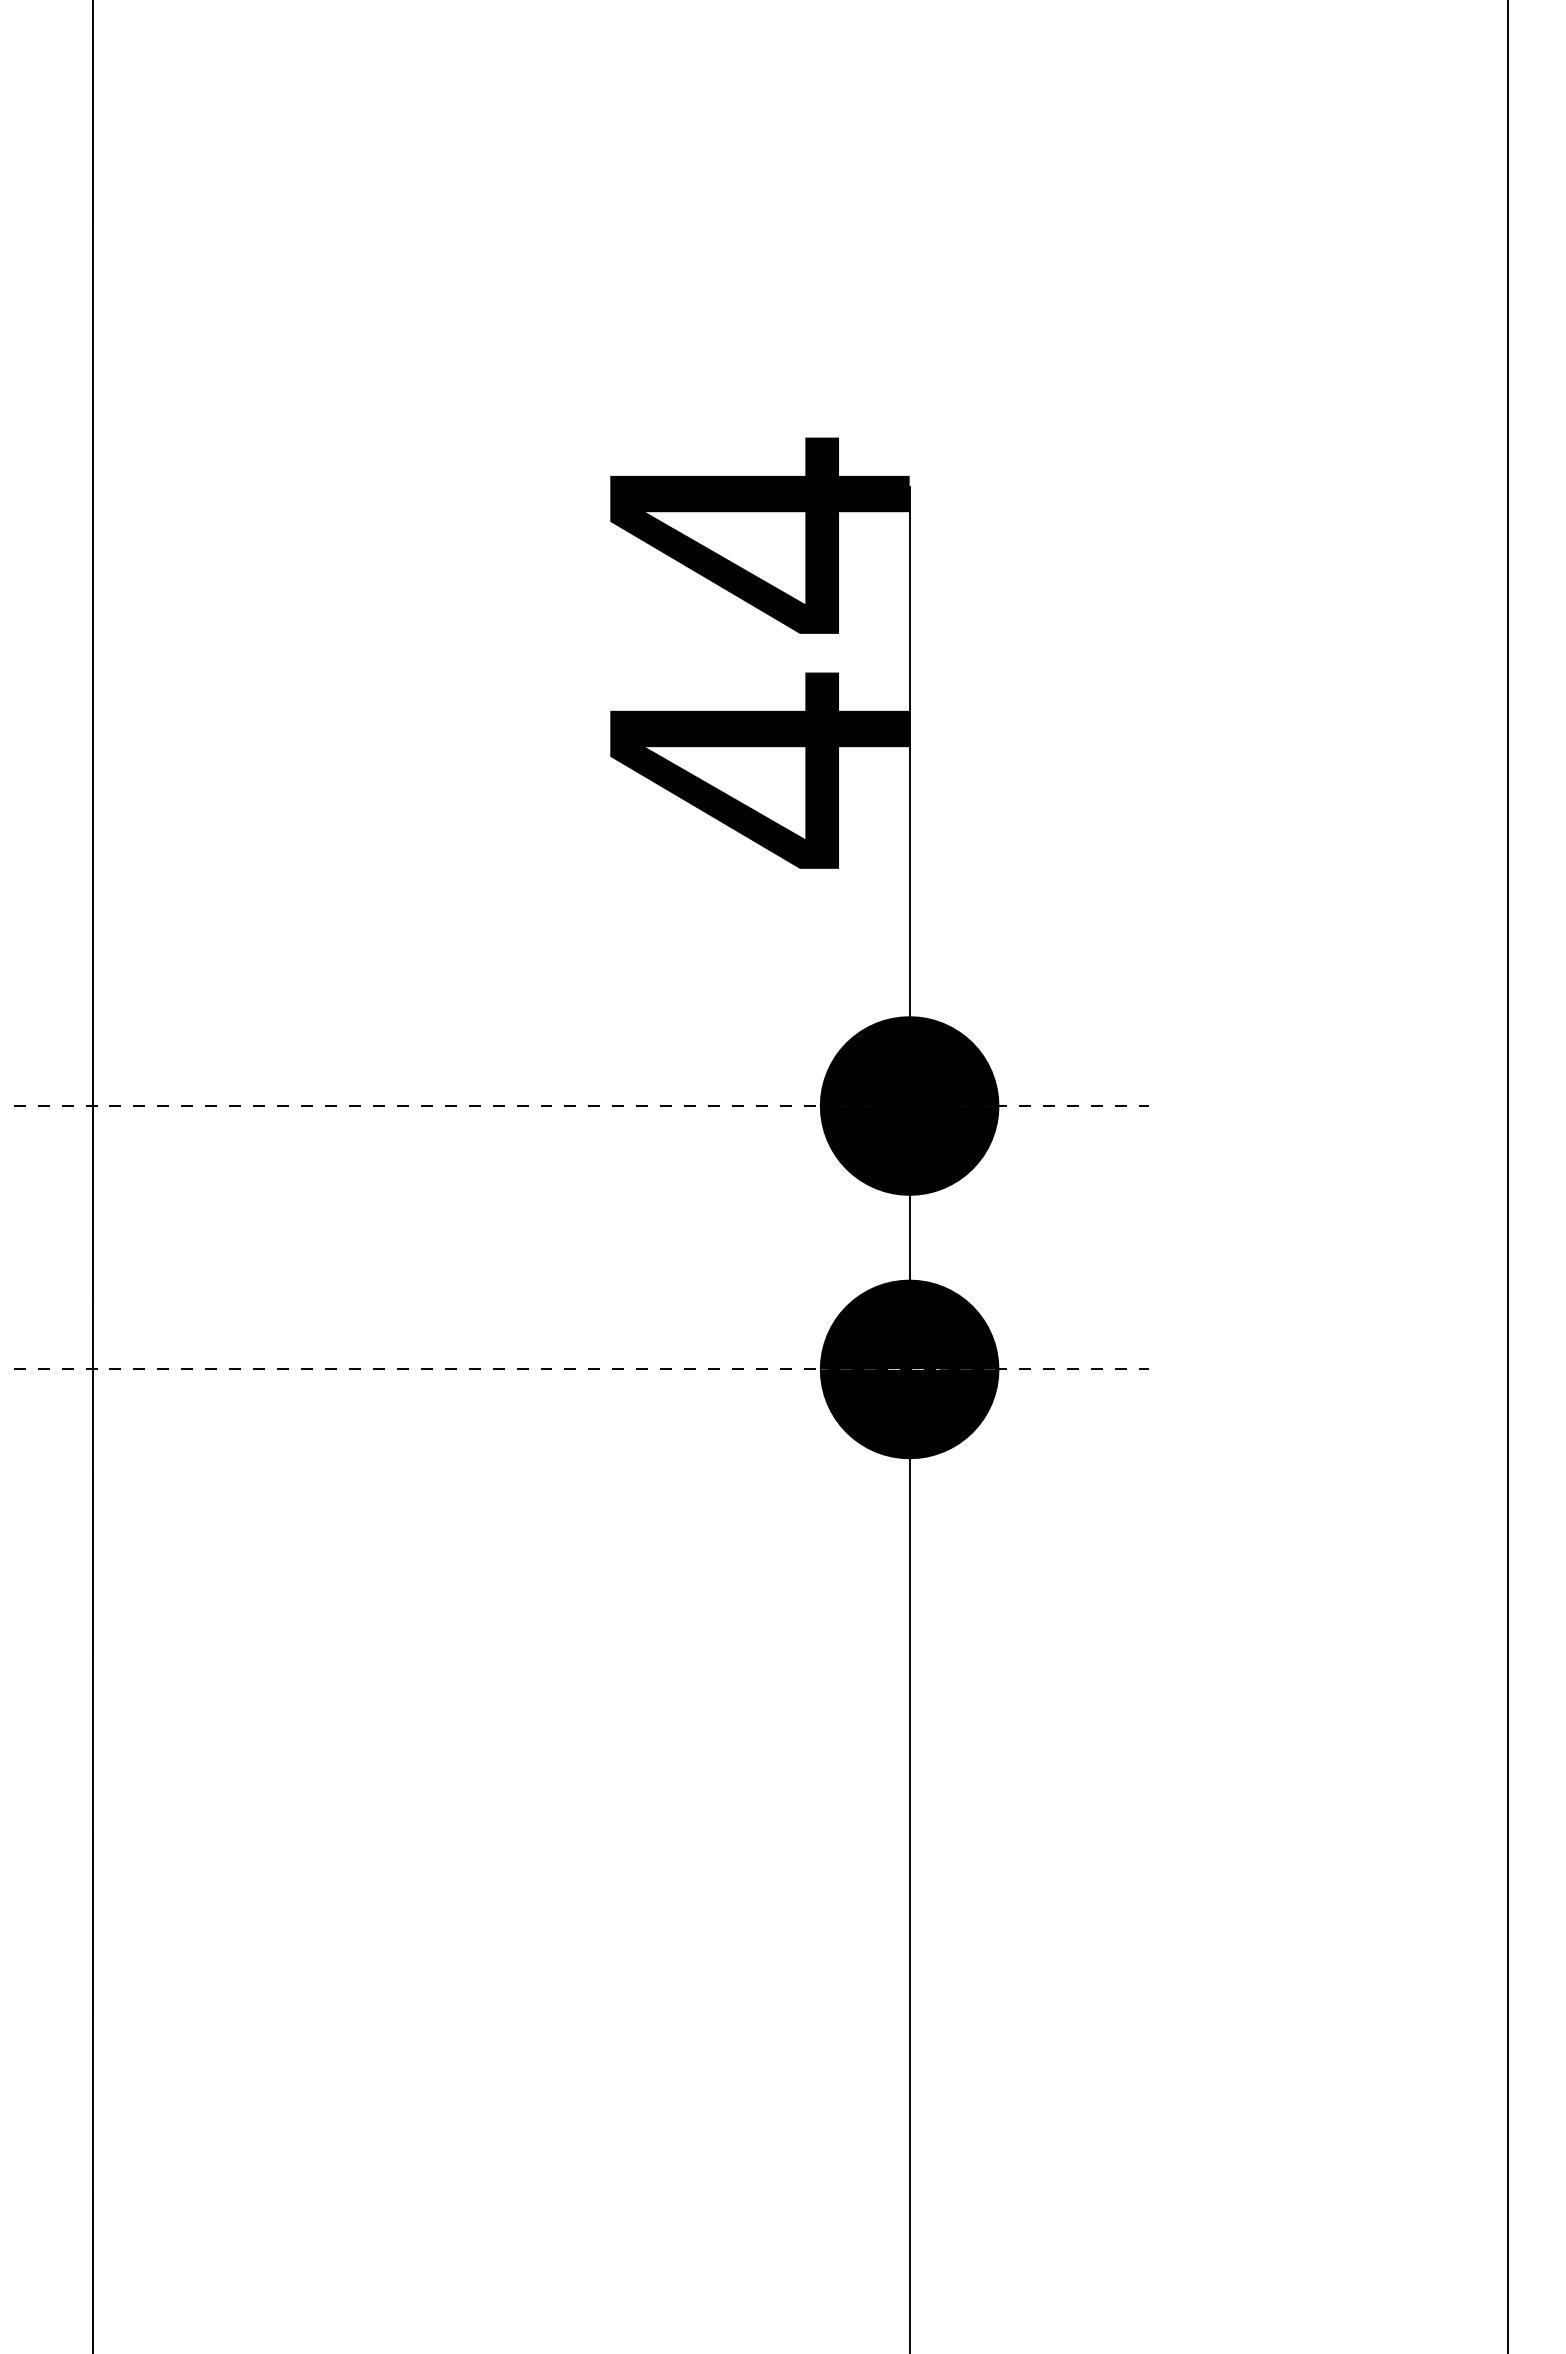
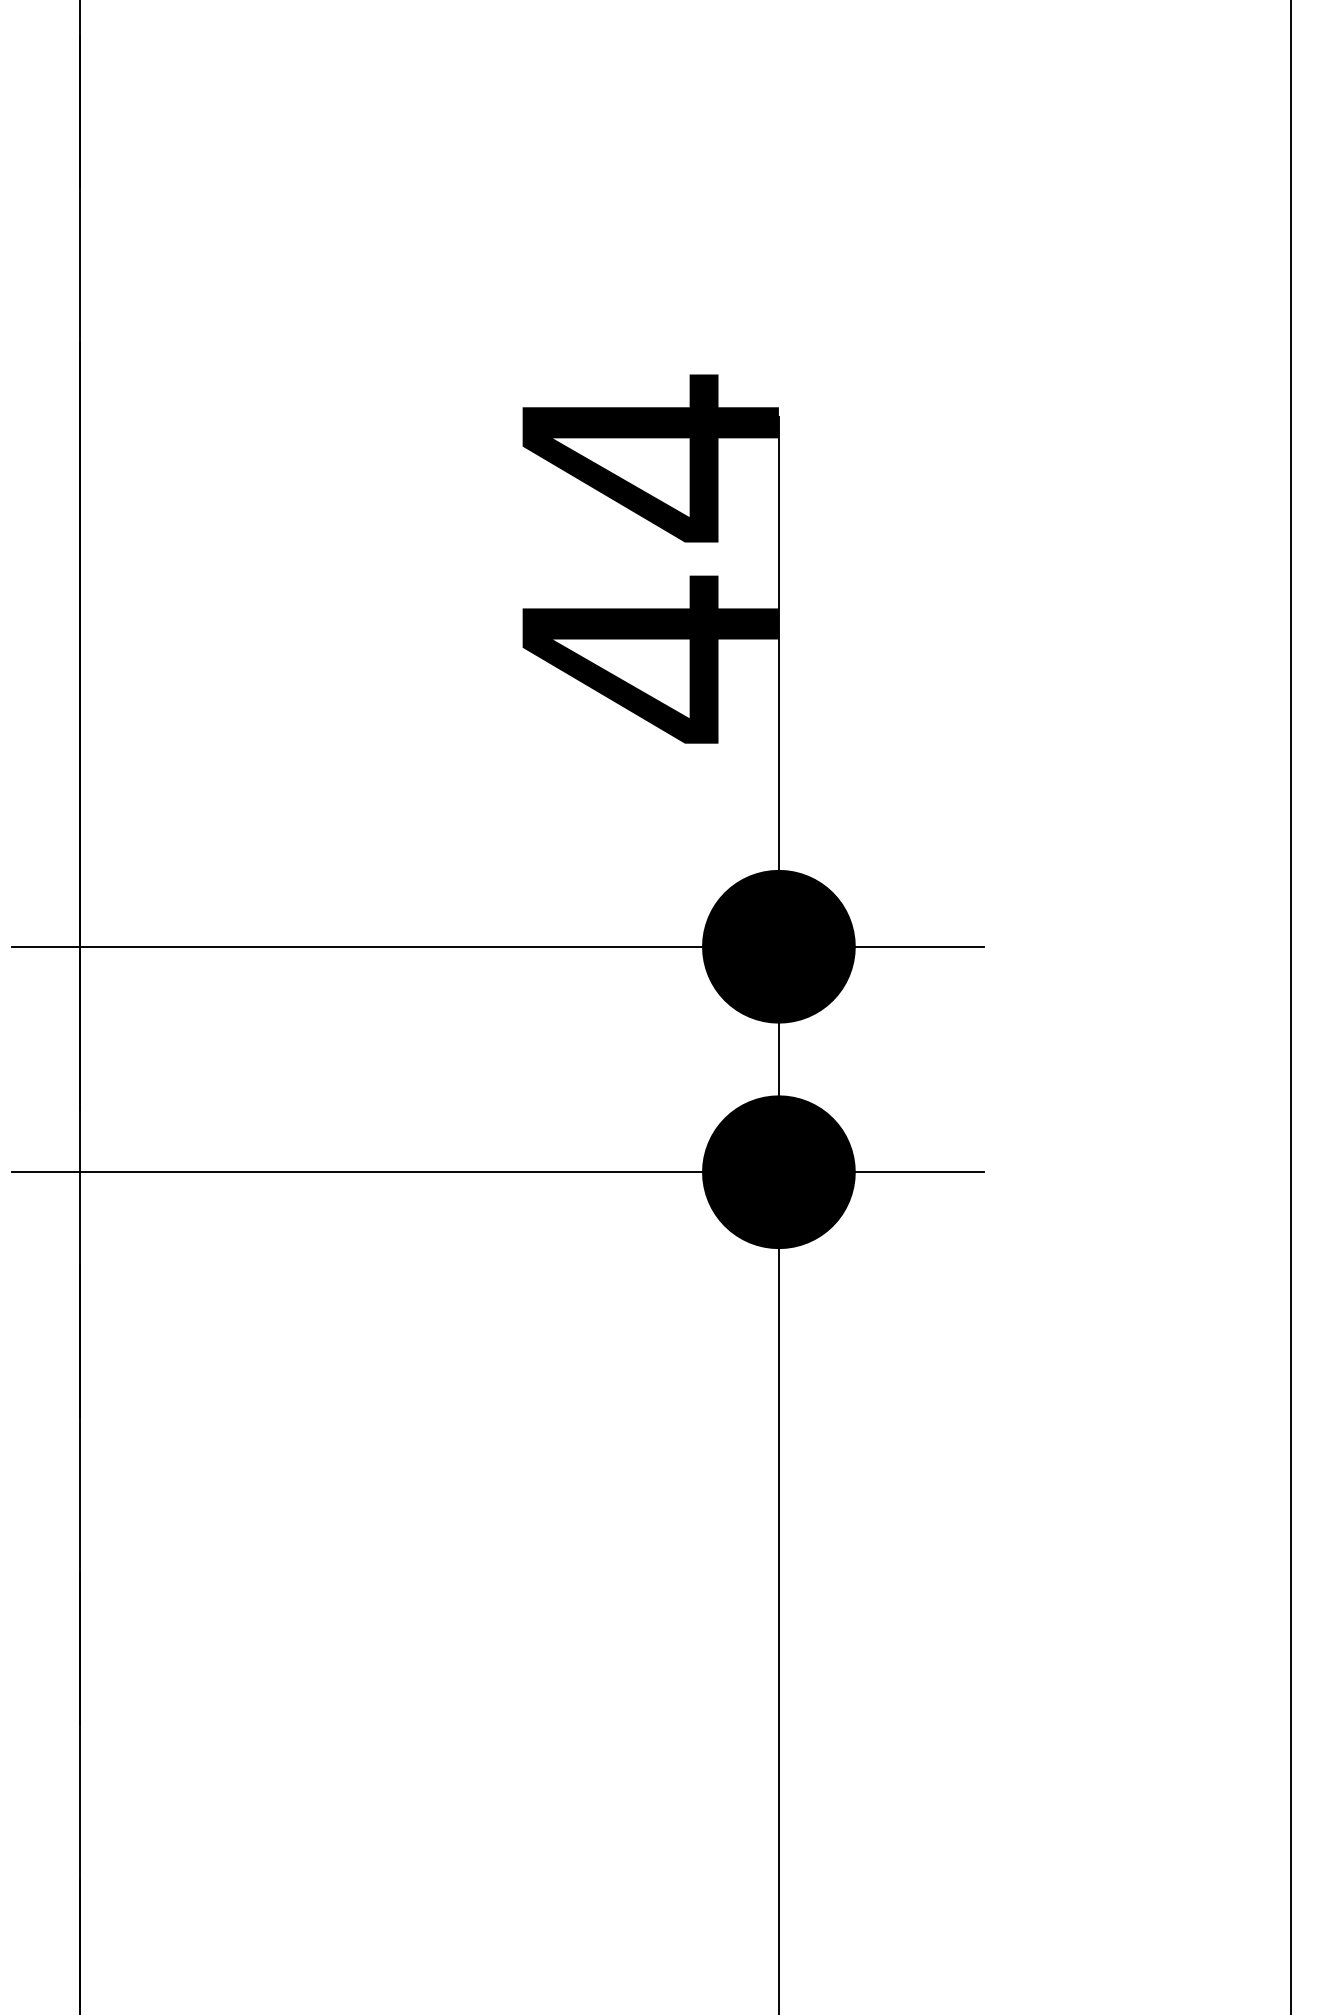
line: (580, 1105) -> (497, 946), dashed -> solid
line: (580, 1369) -> (497, 1172), dashed -> solid

